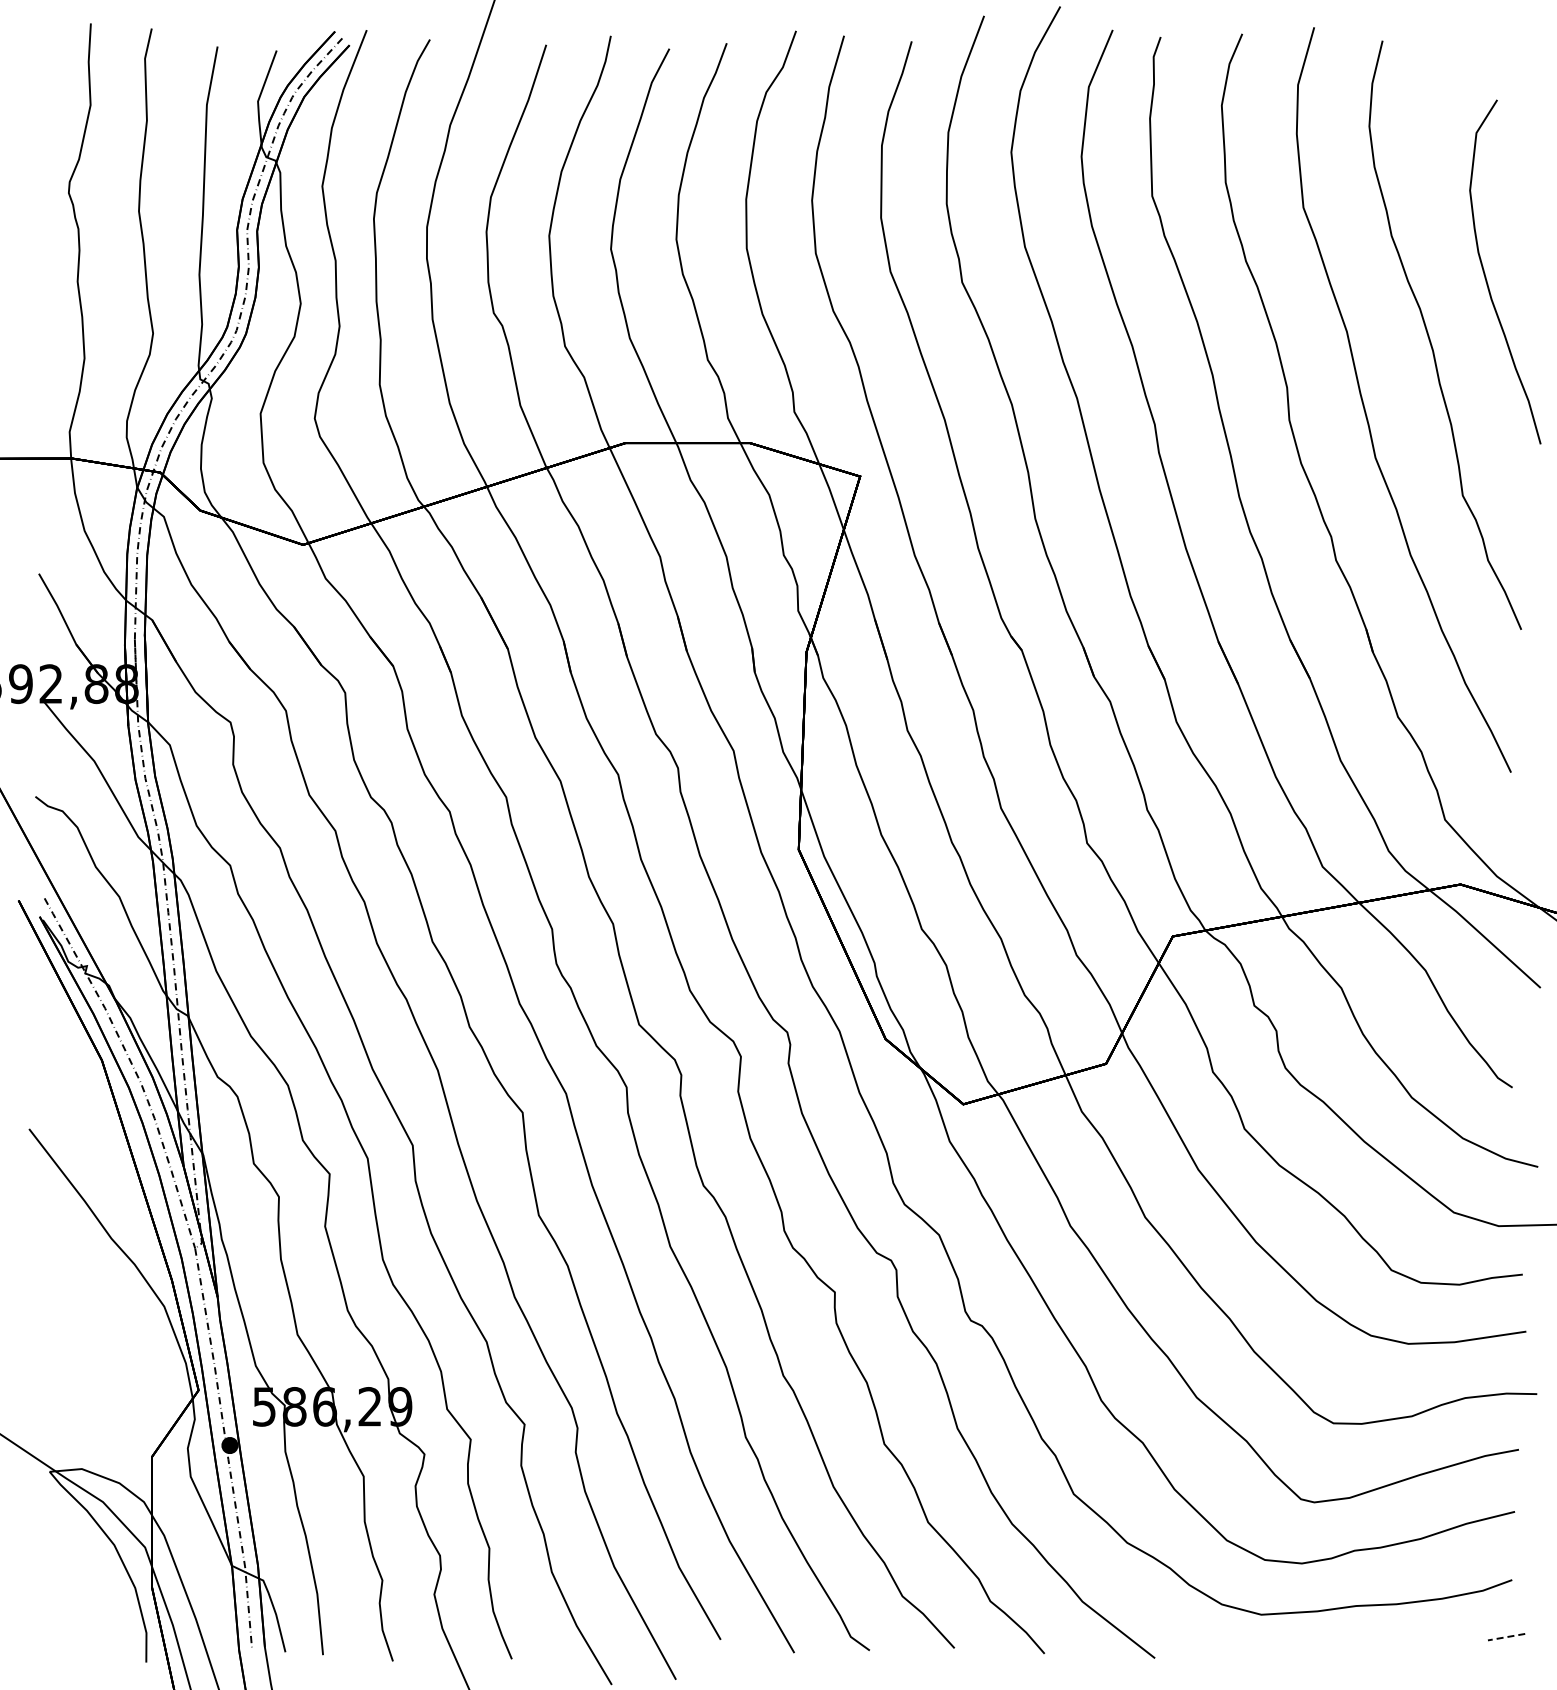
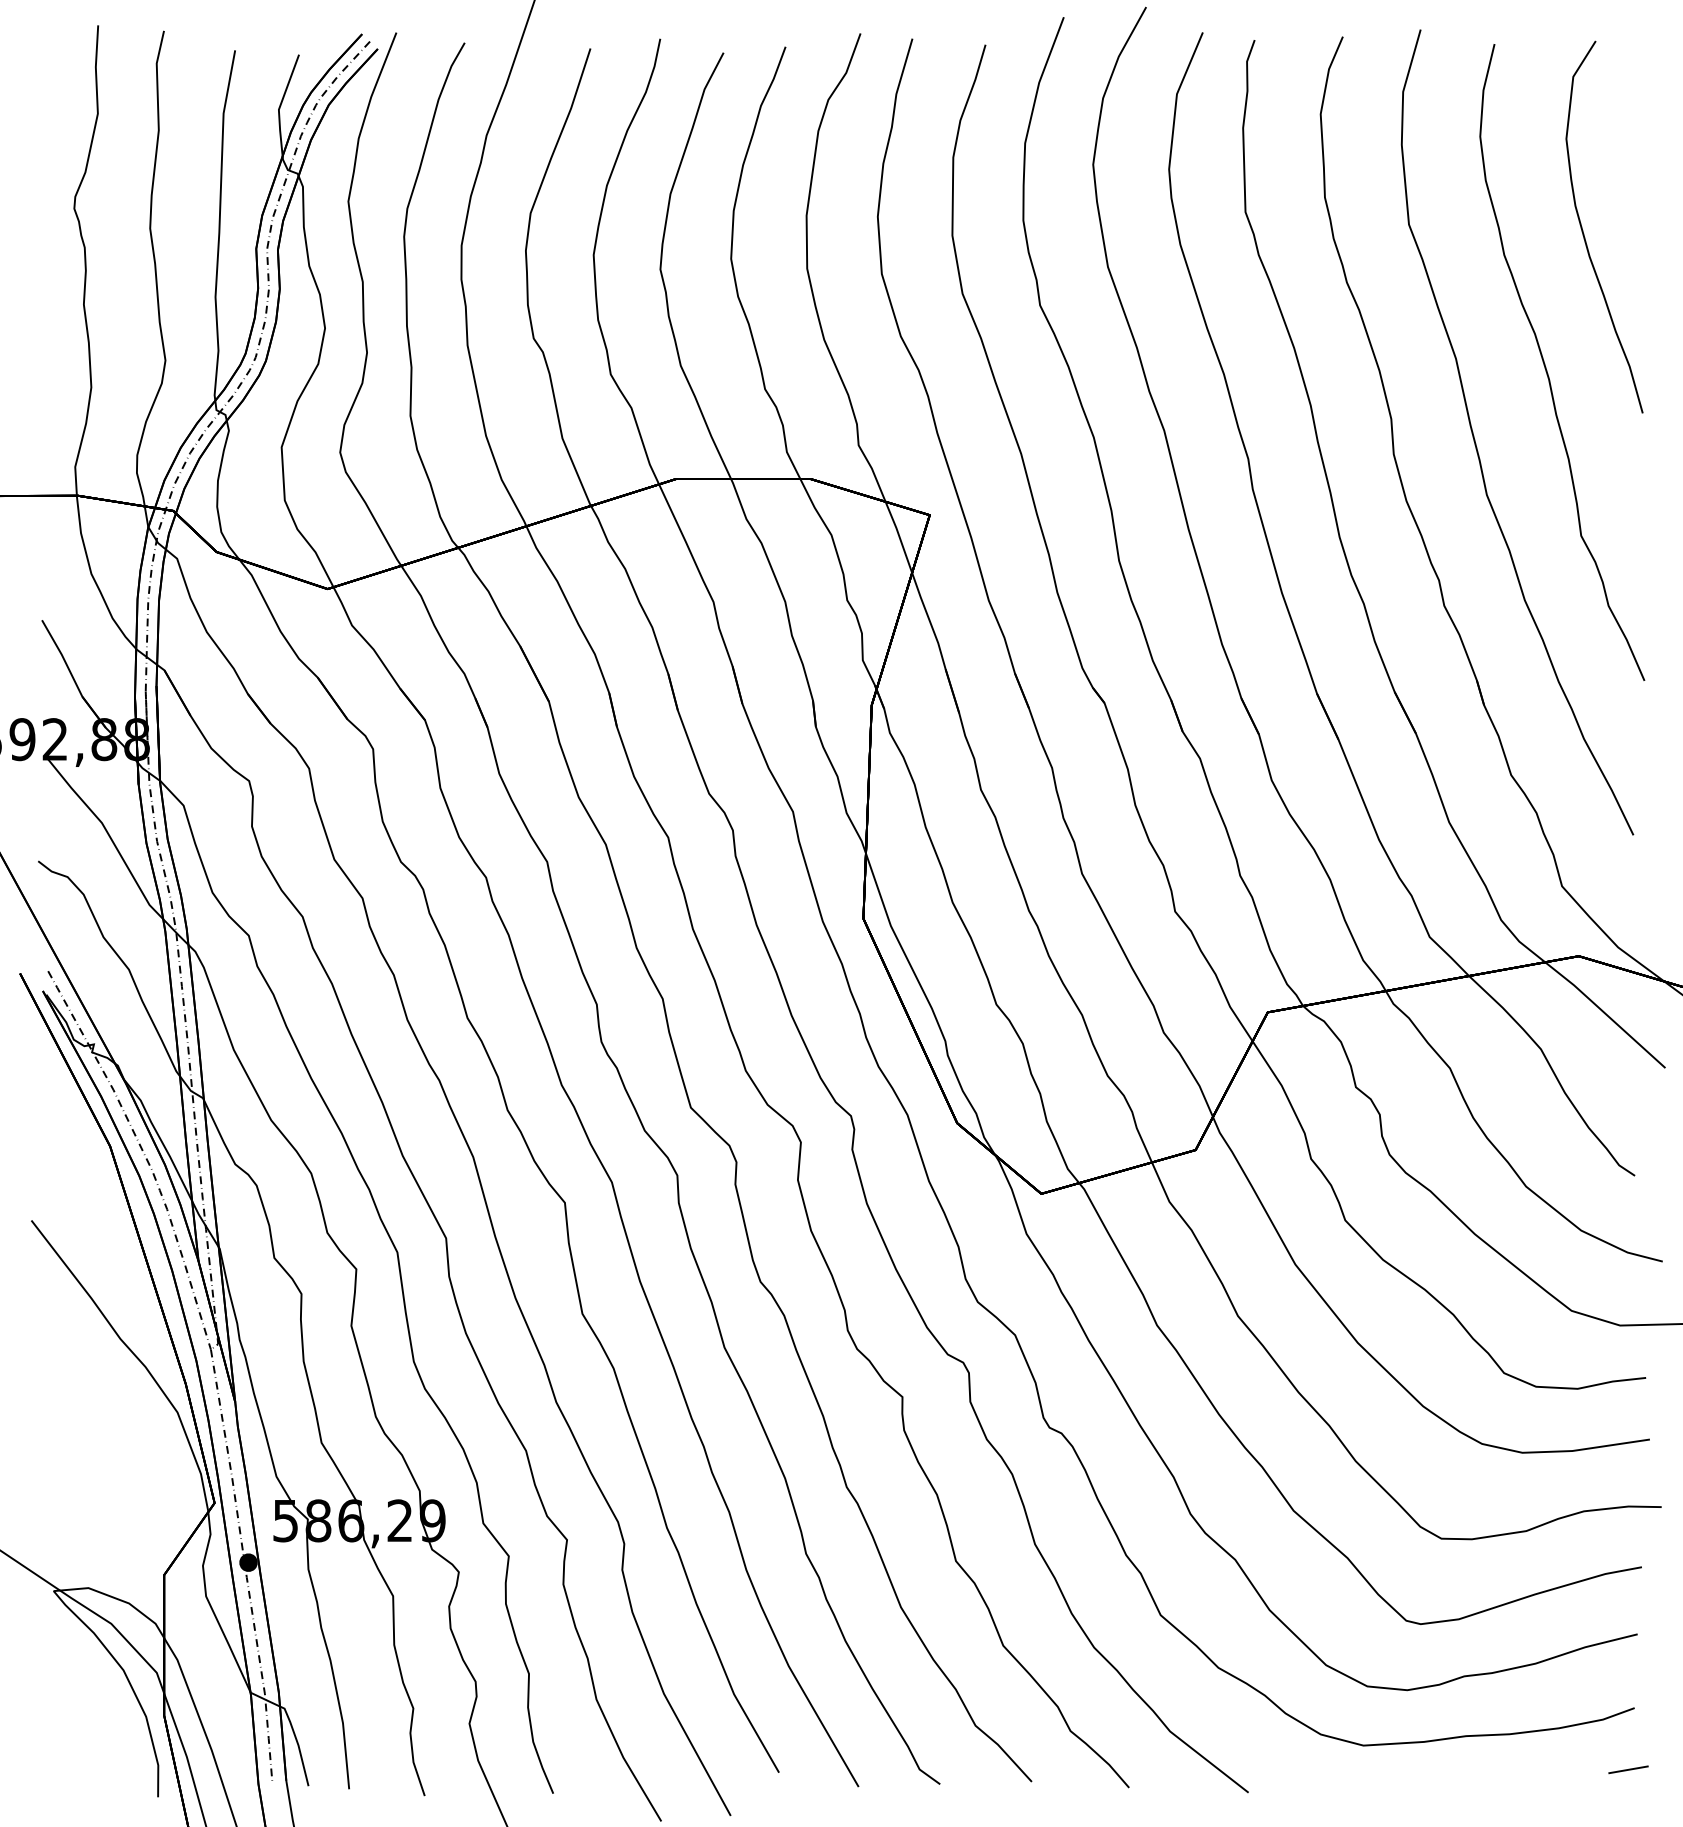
curve: (1486, 276) -> (1584, 231), moved
line: (1506, 1637) -> (1628, 1770), dashed -> solid

